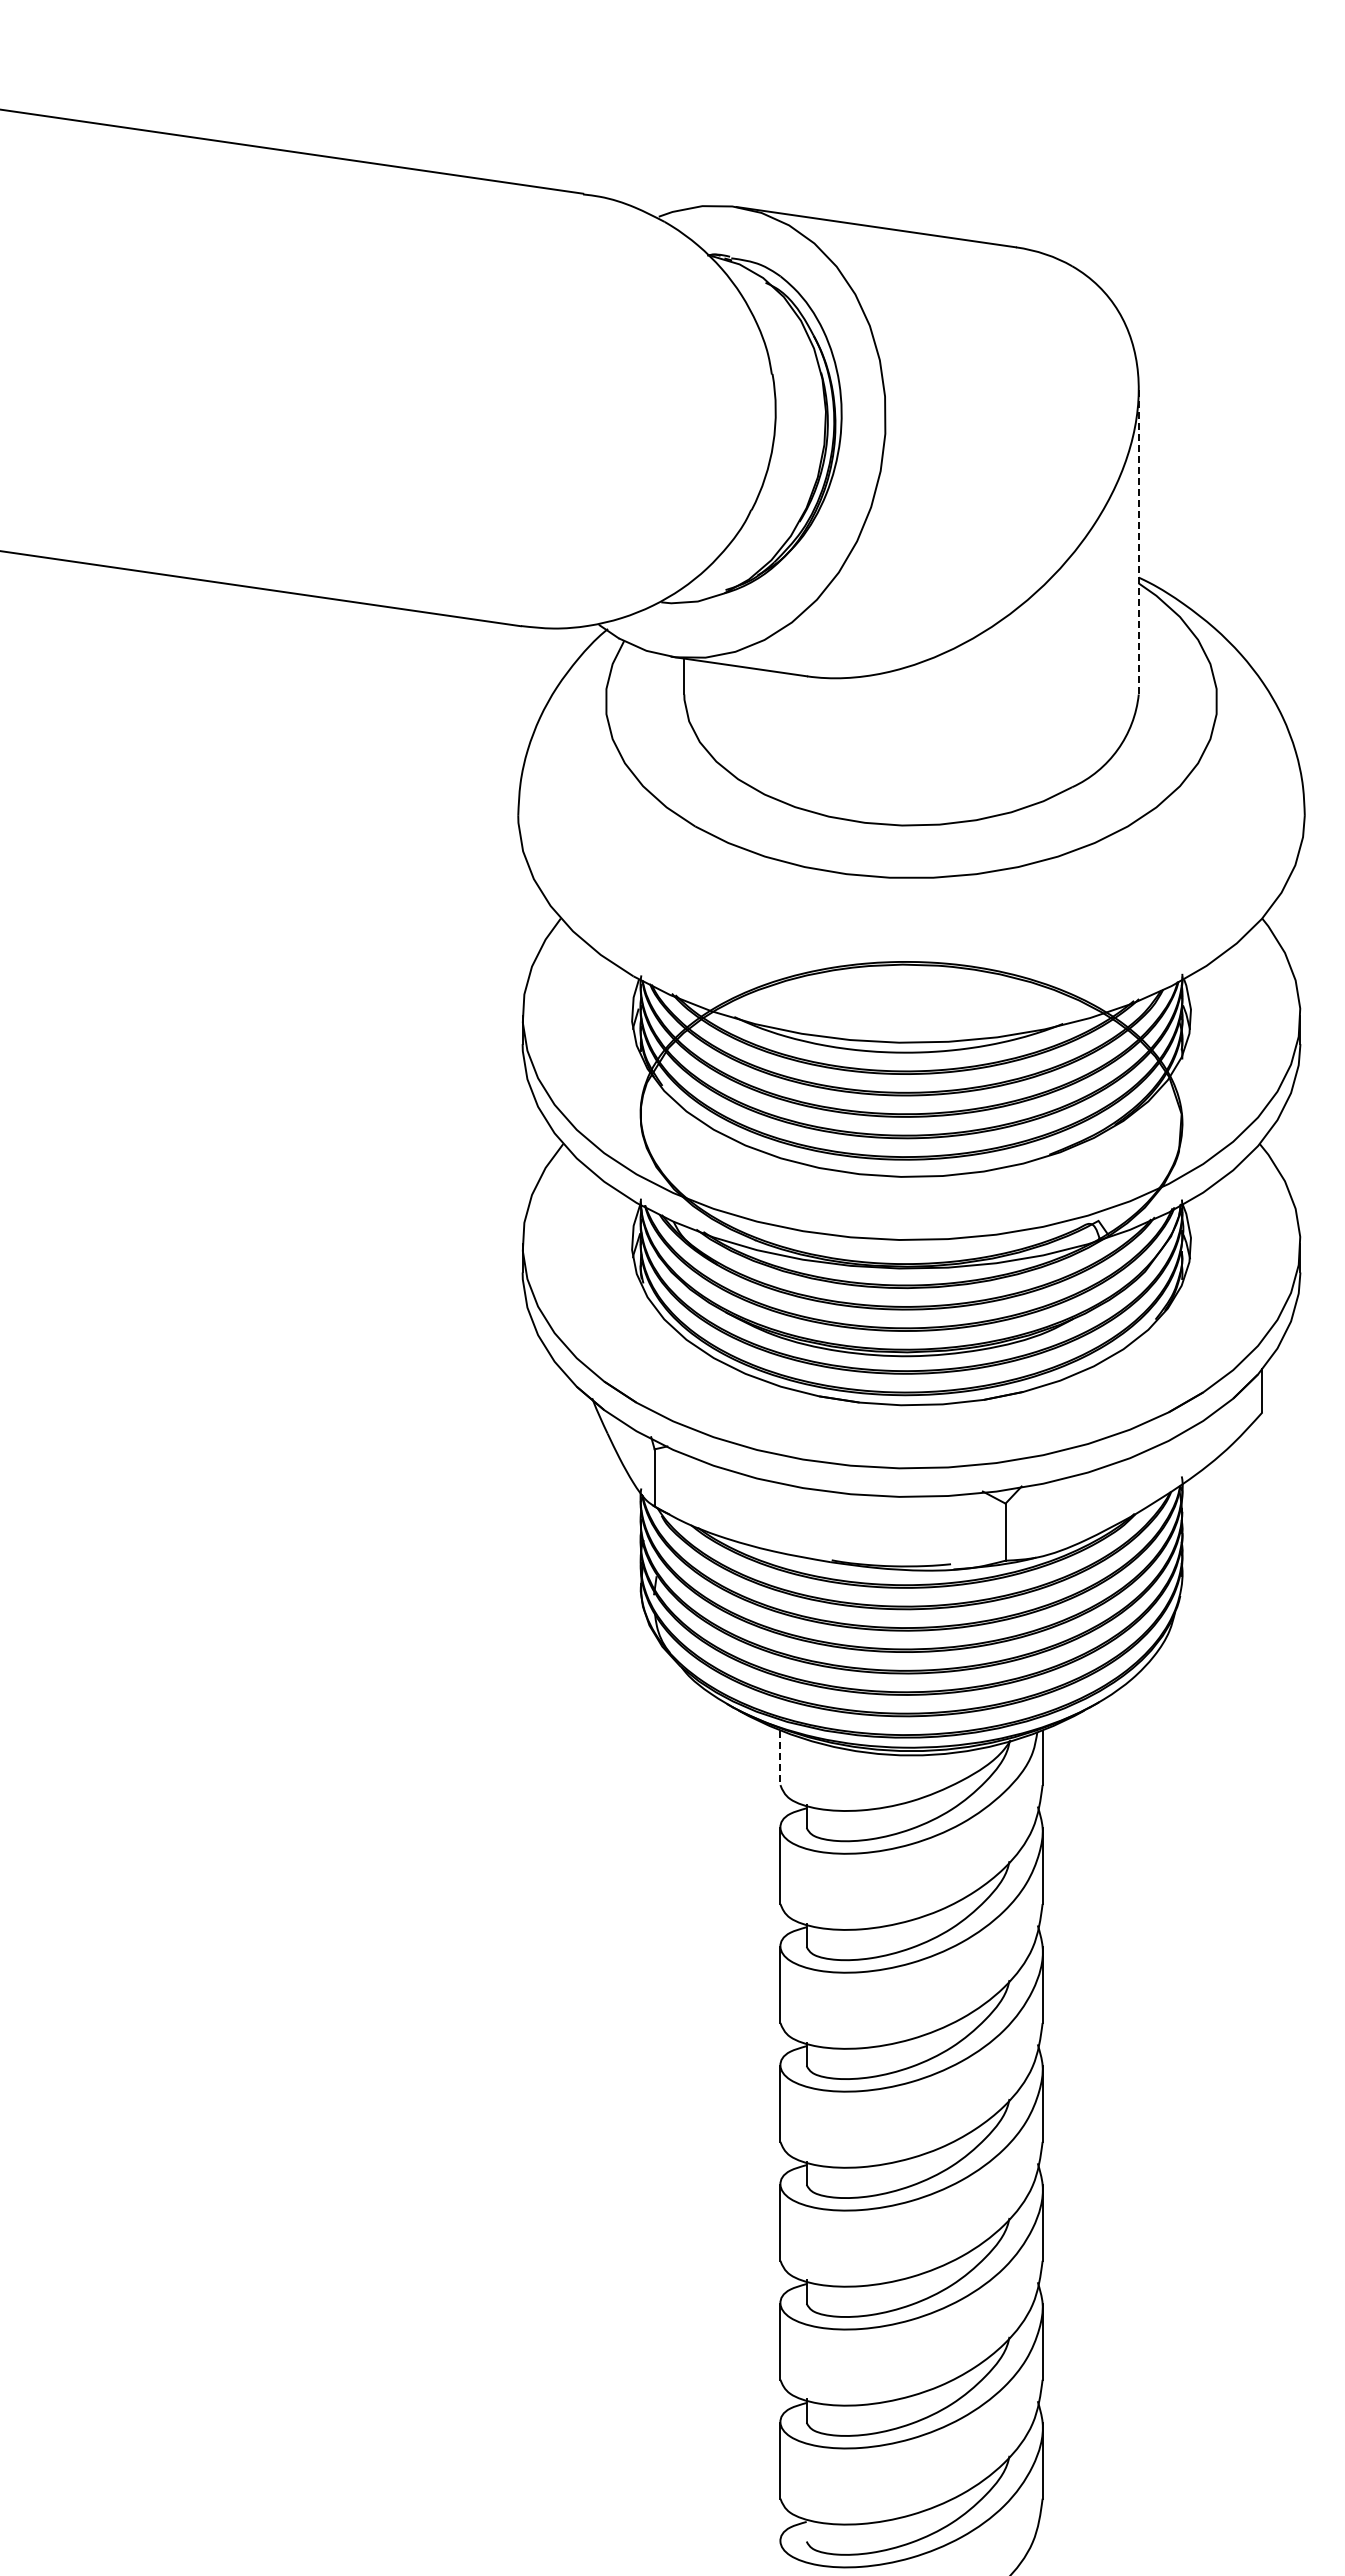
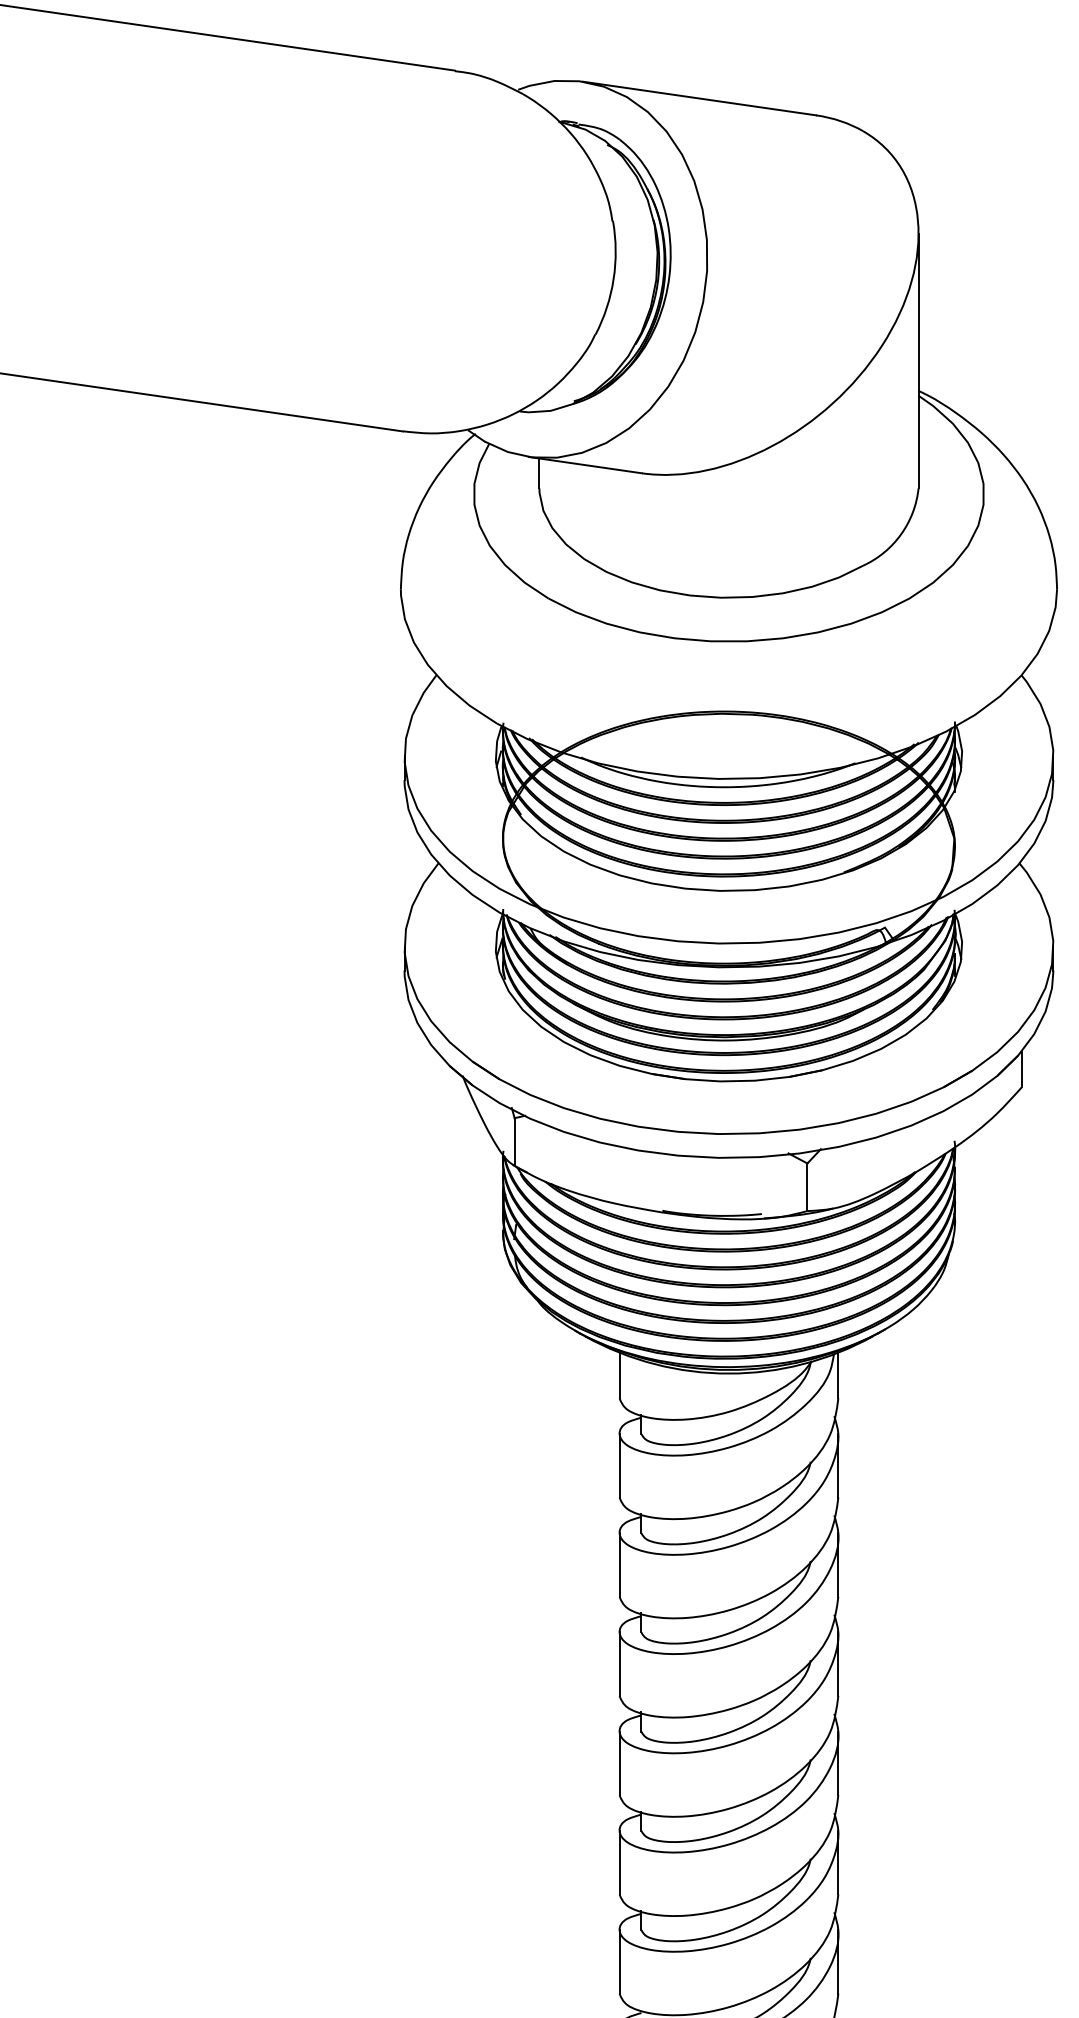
line: (1138, 541) -> (918, 360), dashed -> solid
line: (780, 1758) -> (619, 1376), dashed -> solid

